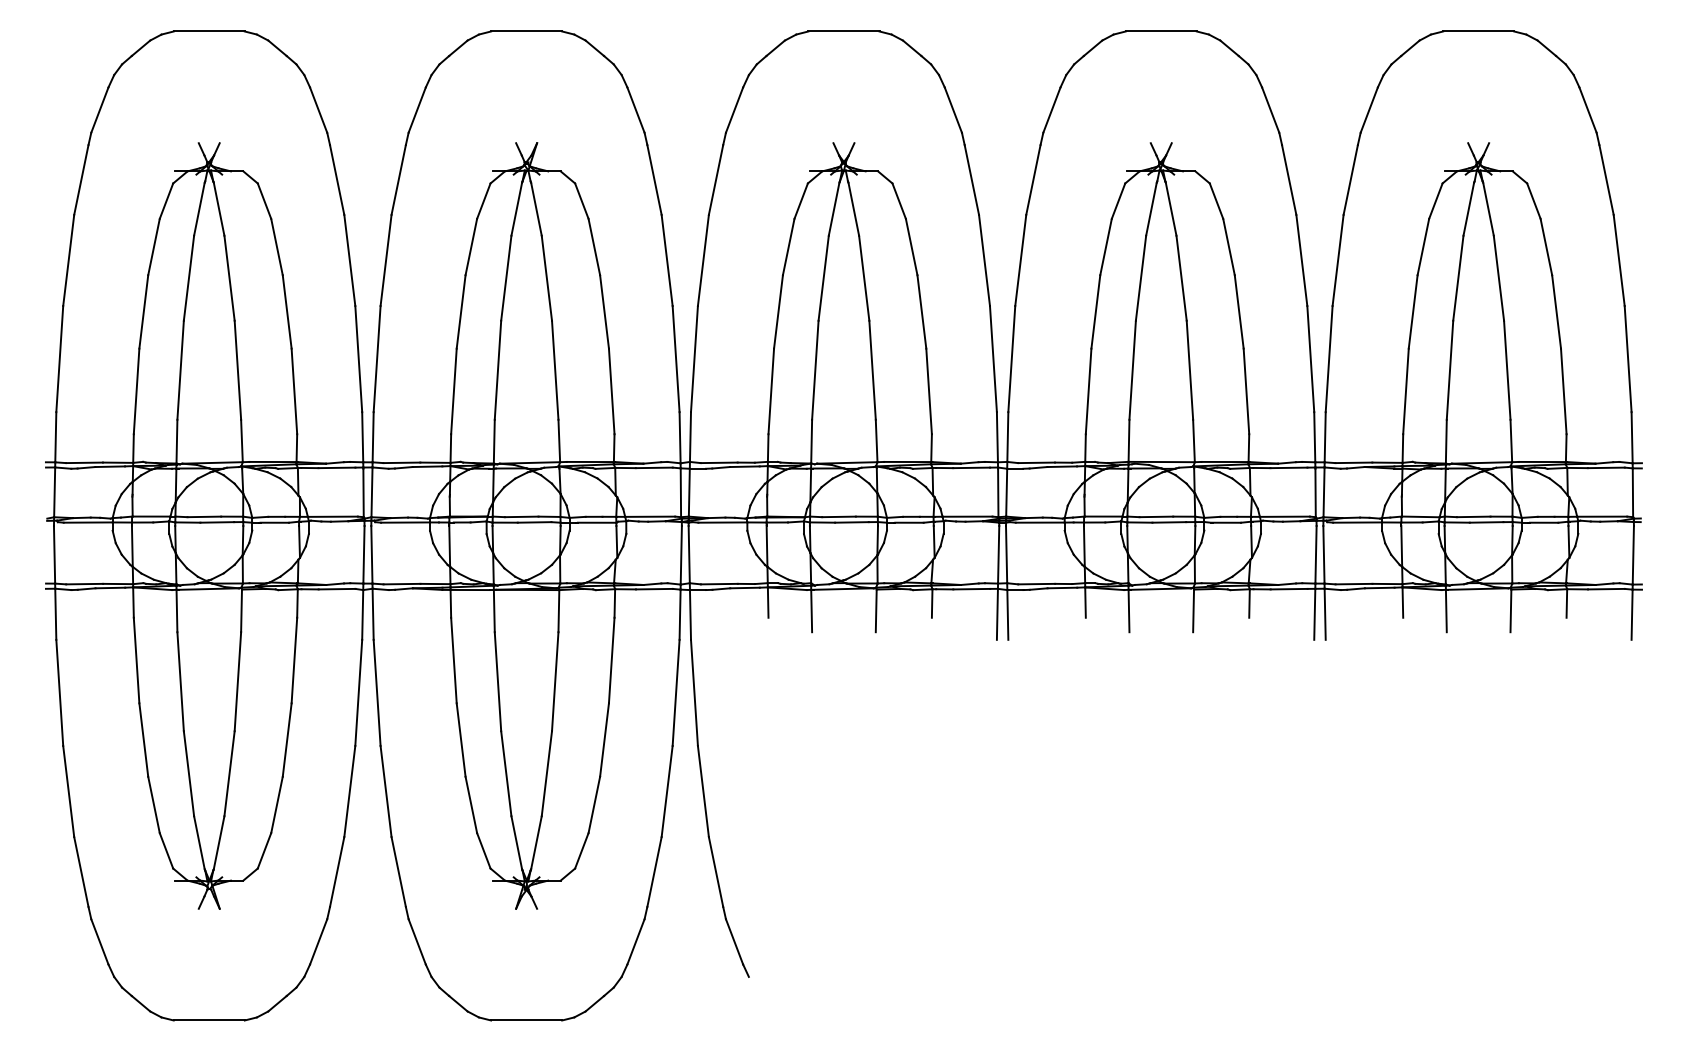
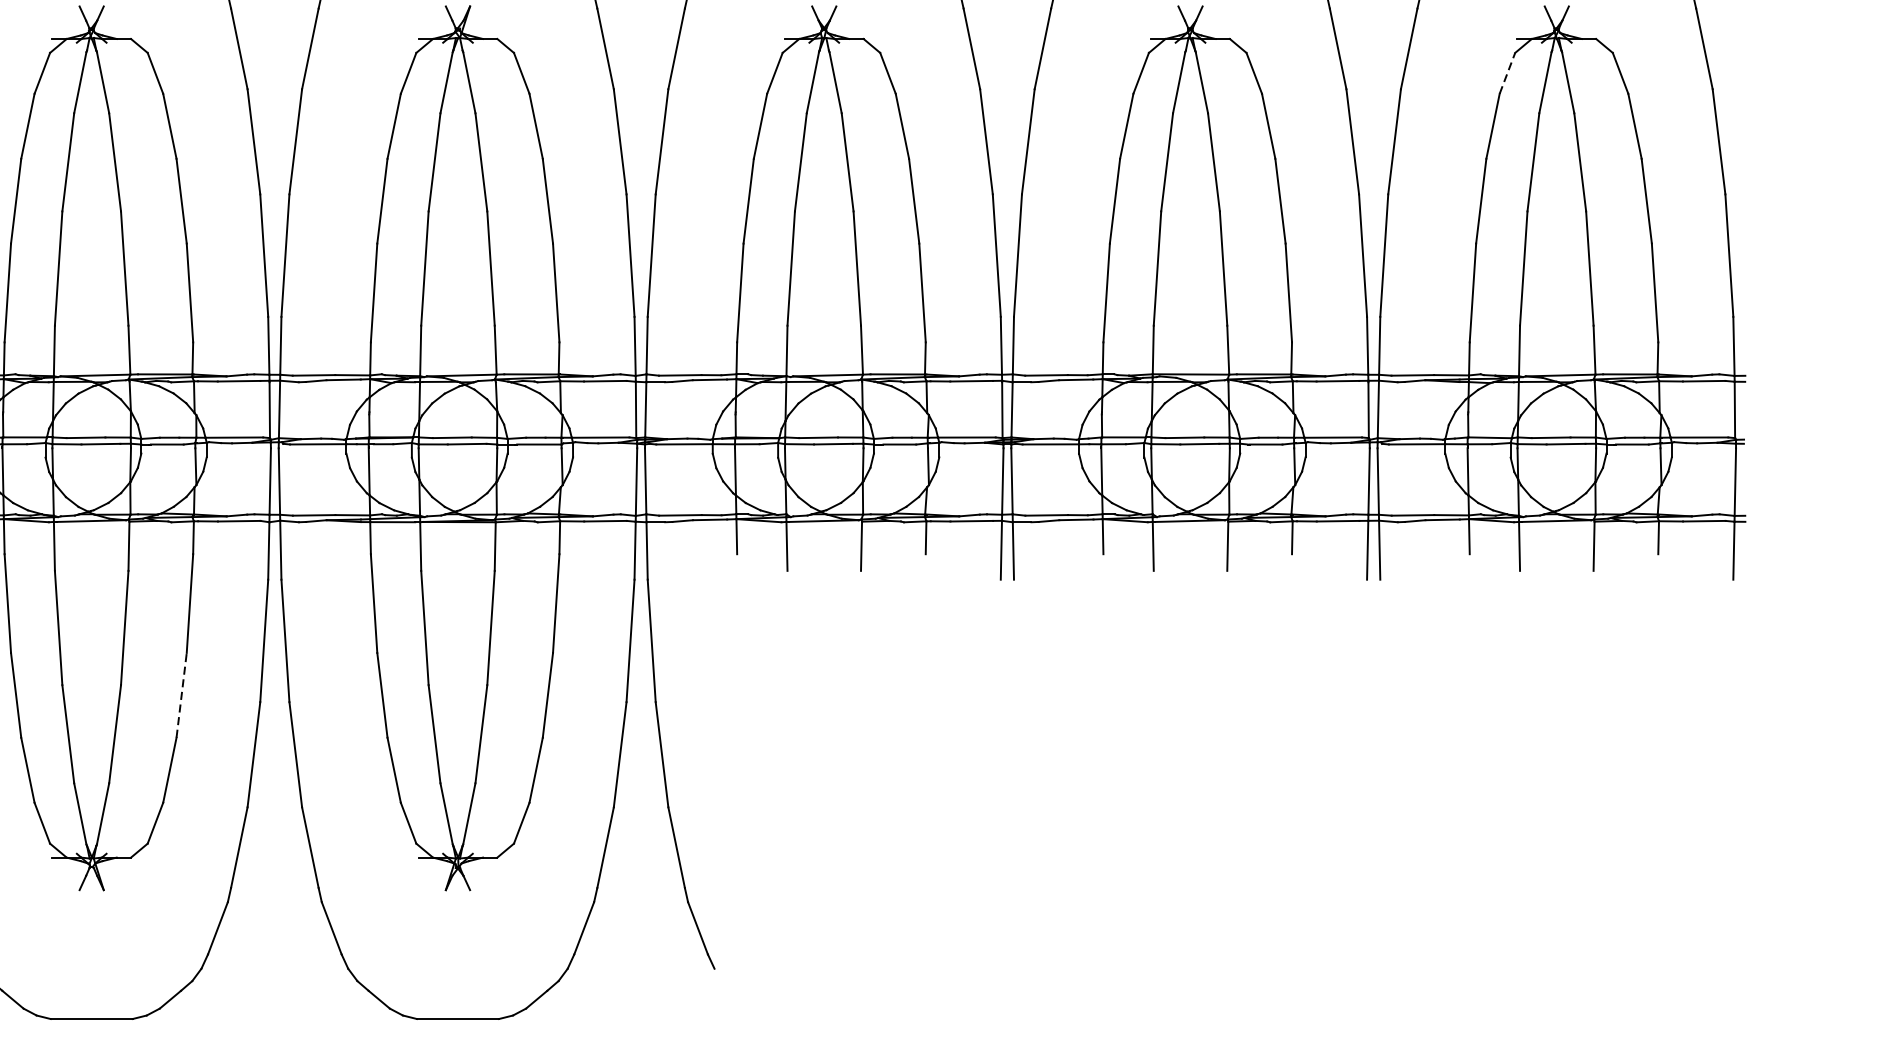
line: (1435, 201) -> (1507, 73), solid -> dashed
line: (287, 740) -> (181, 695), solid -> dashed

